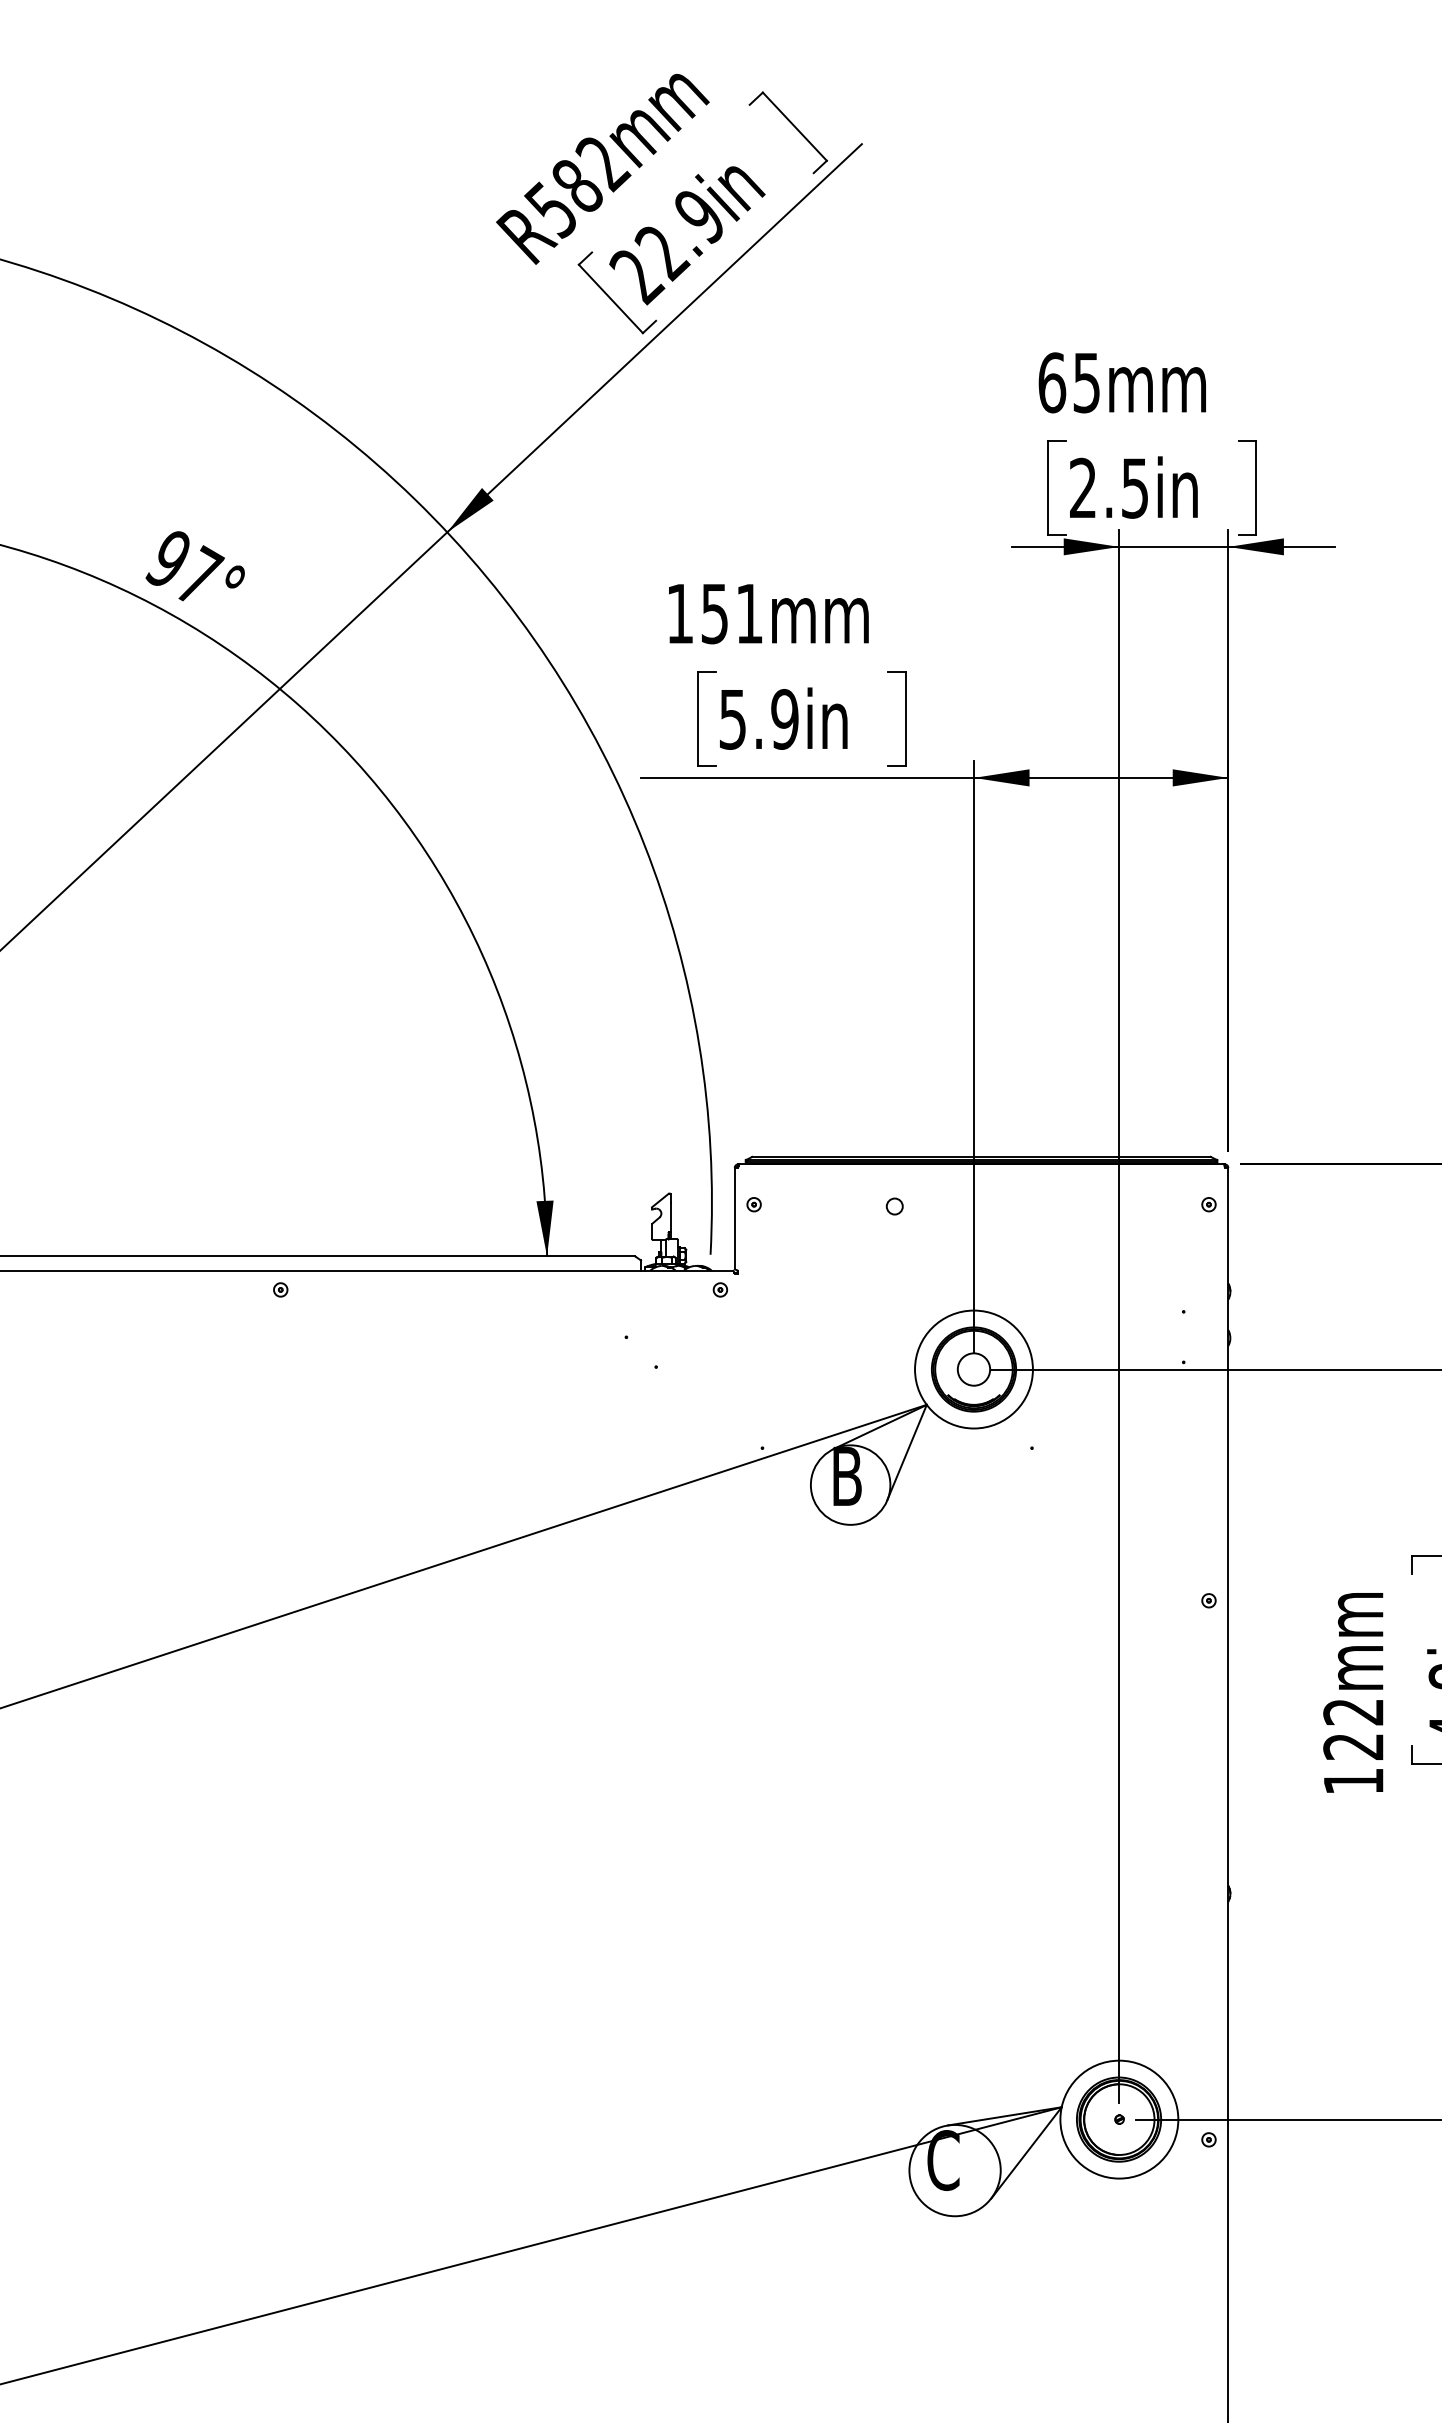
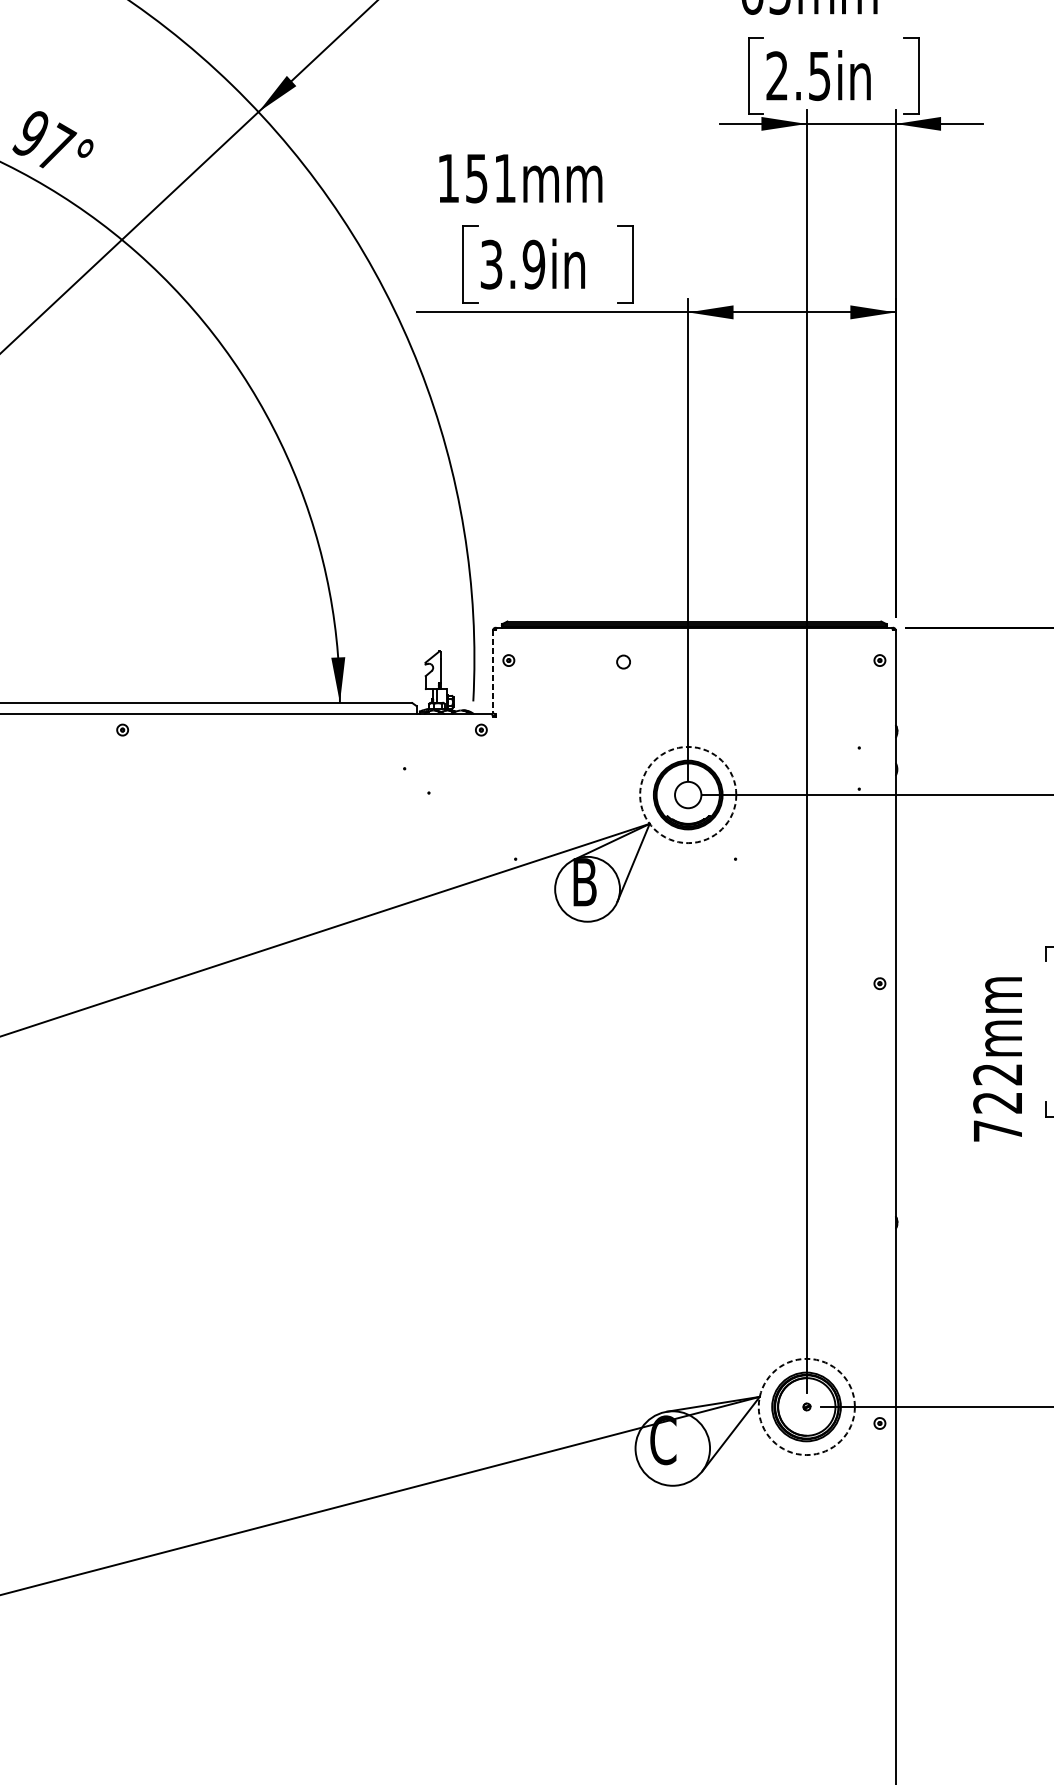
text: (732, 719) -> (491, 264), 5.9in -> 3.9in
line: (734, 1218) -> (492, 671), solid -> dashed
circle: (973, 1369) -> (687, 795), solid -> dashed
text: (1353, 1781) -> (997, 1131), 122mm -> 722mm
circle: (1119, 2119) -> (806, 1406), solid -> dashed

